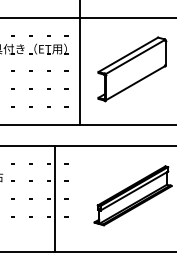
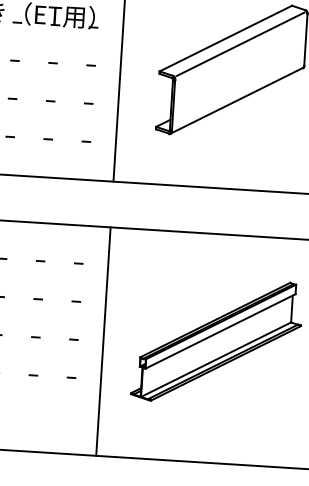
line: (55, 198) -> (103, 340), moved

